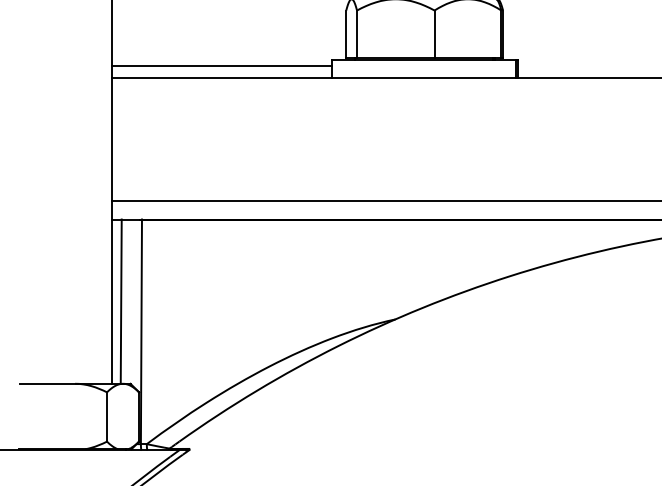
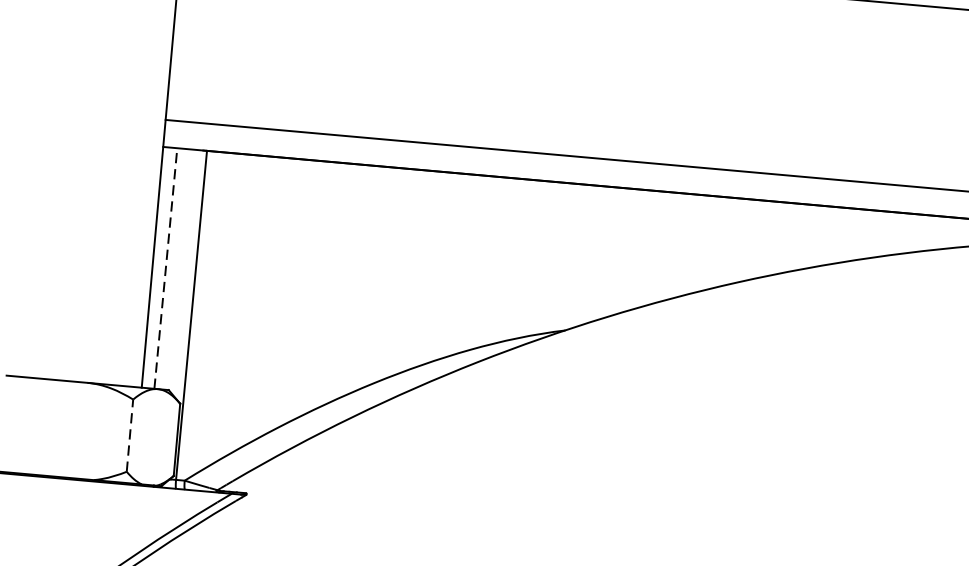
line: (121, 301) -> (166, 268), solid -> dashed
line: (107, 416) -> (130, 435), solid -> dashed

